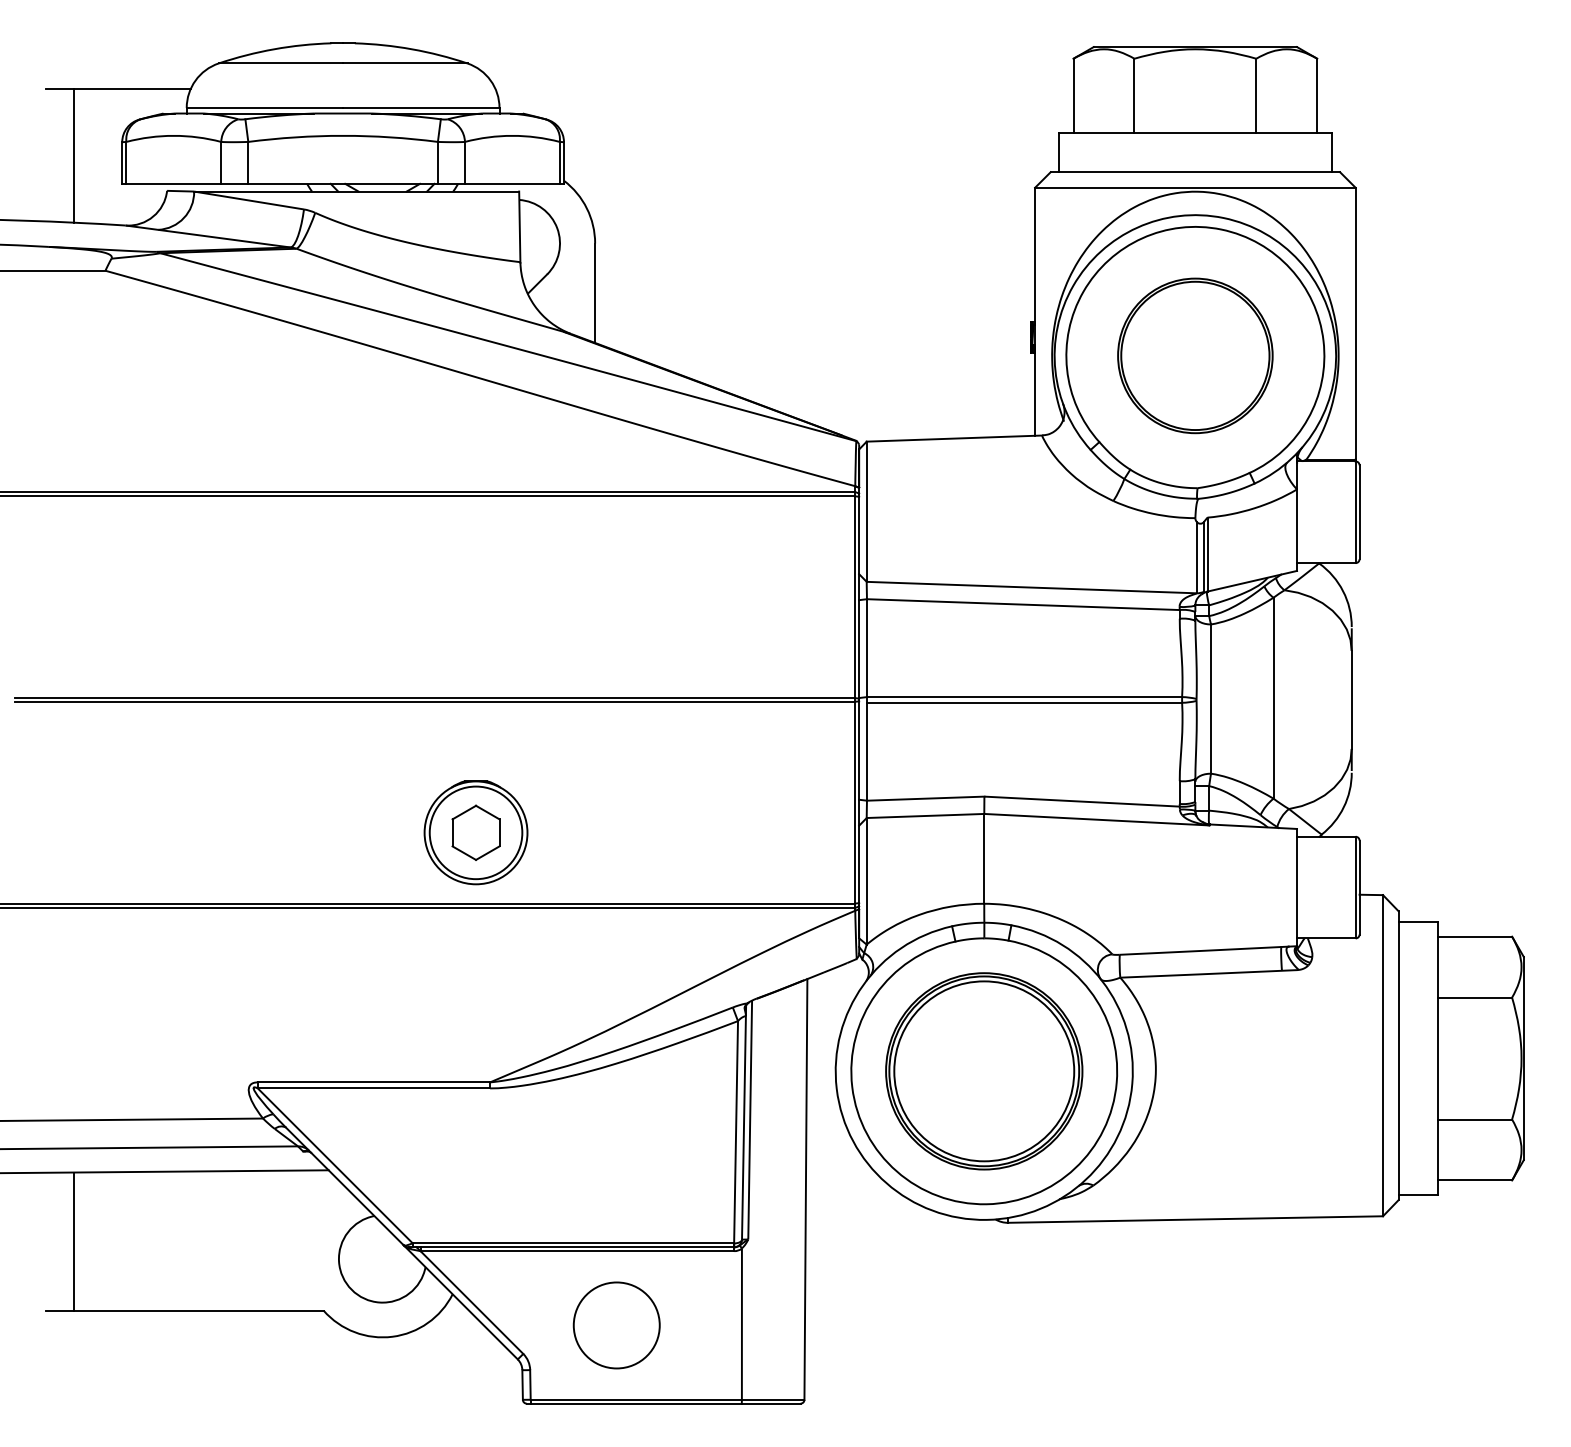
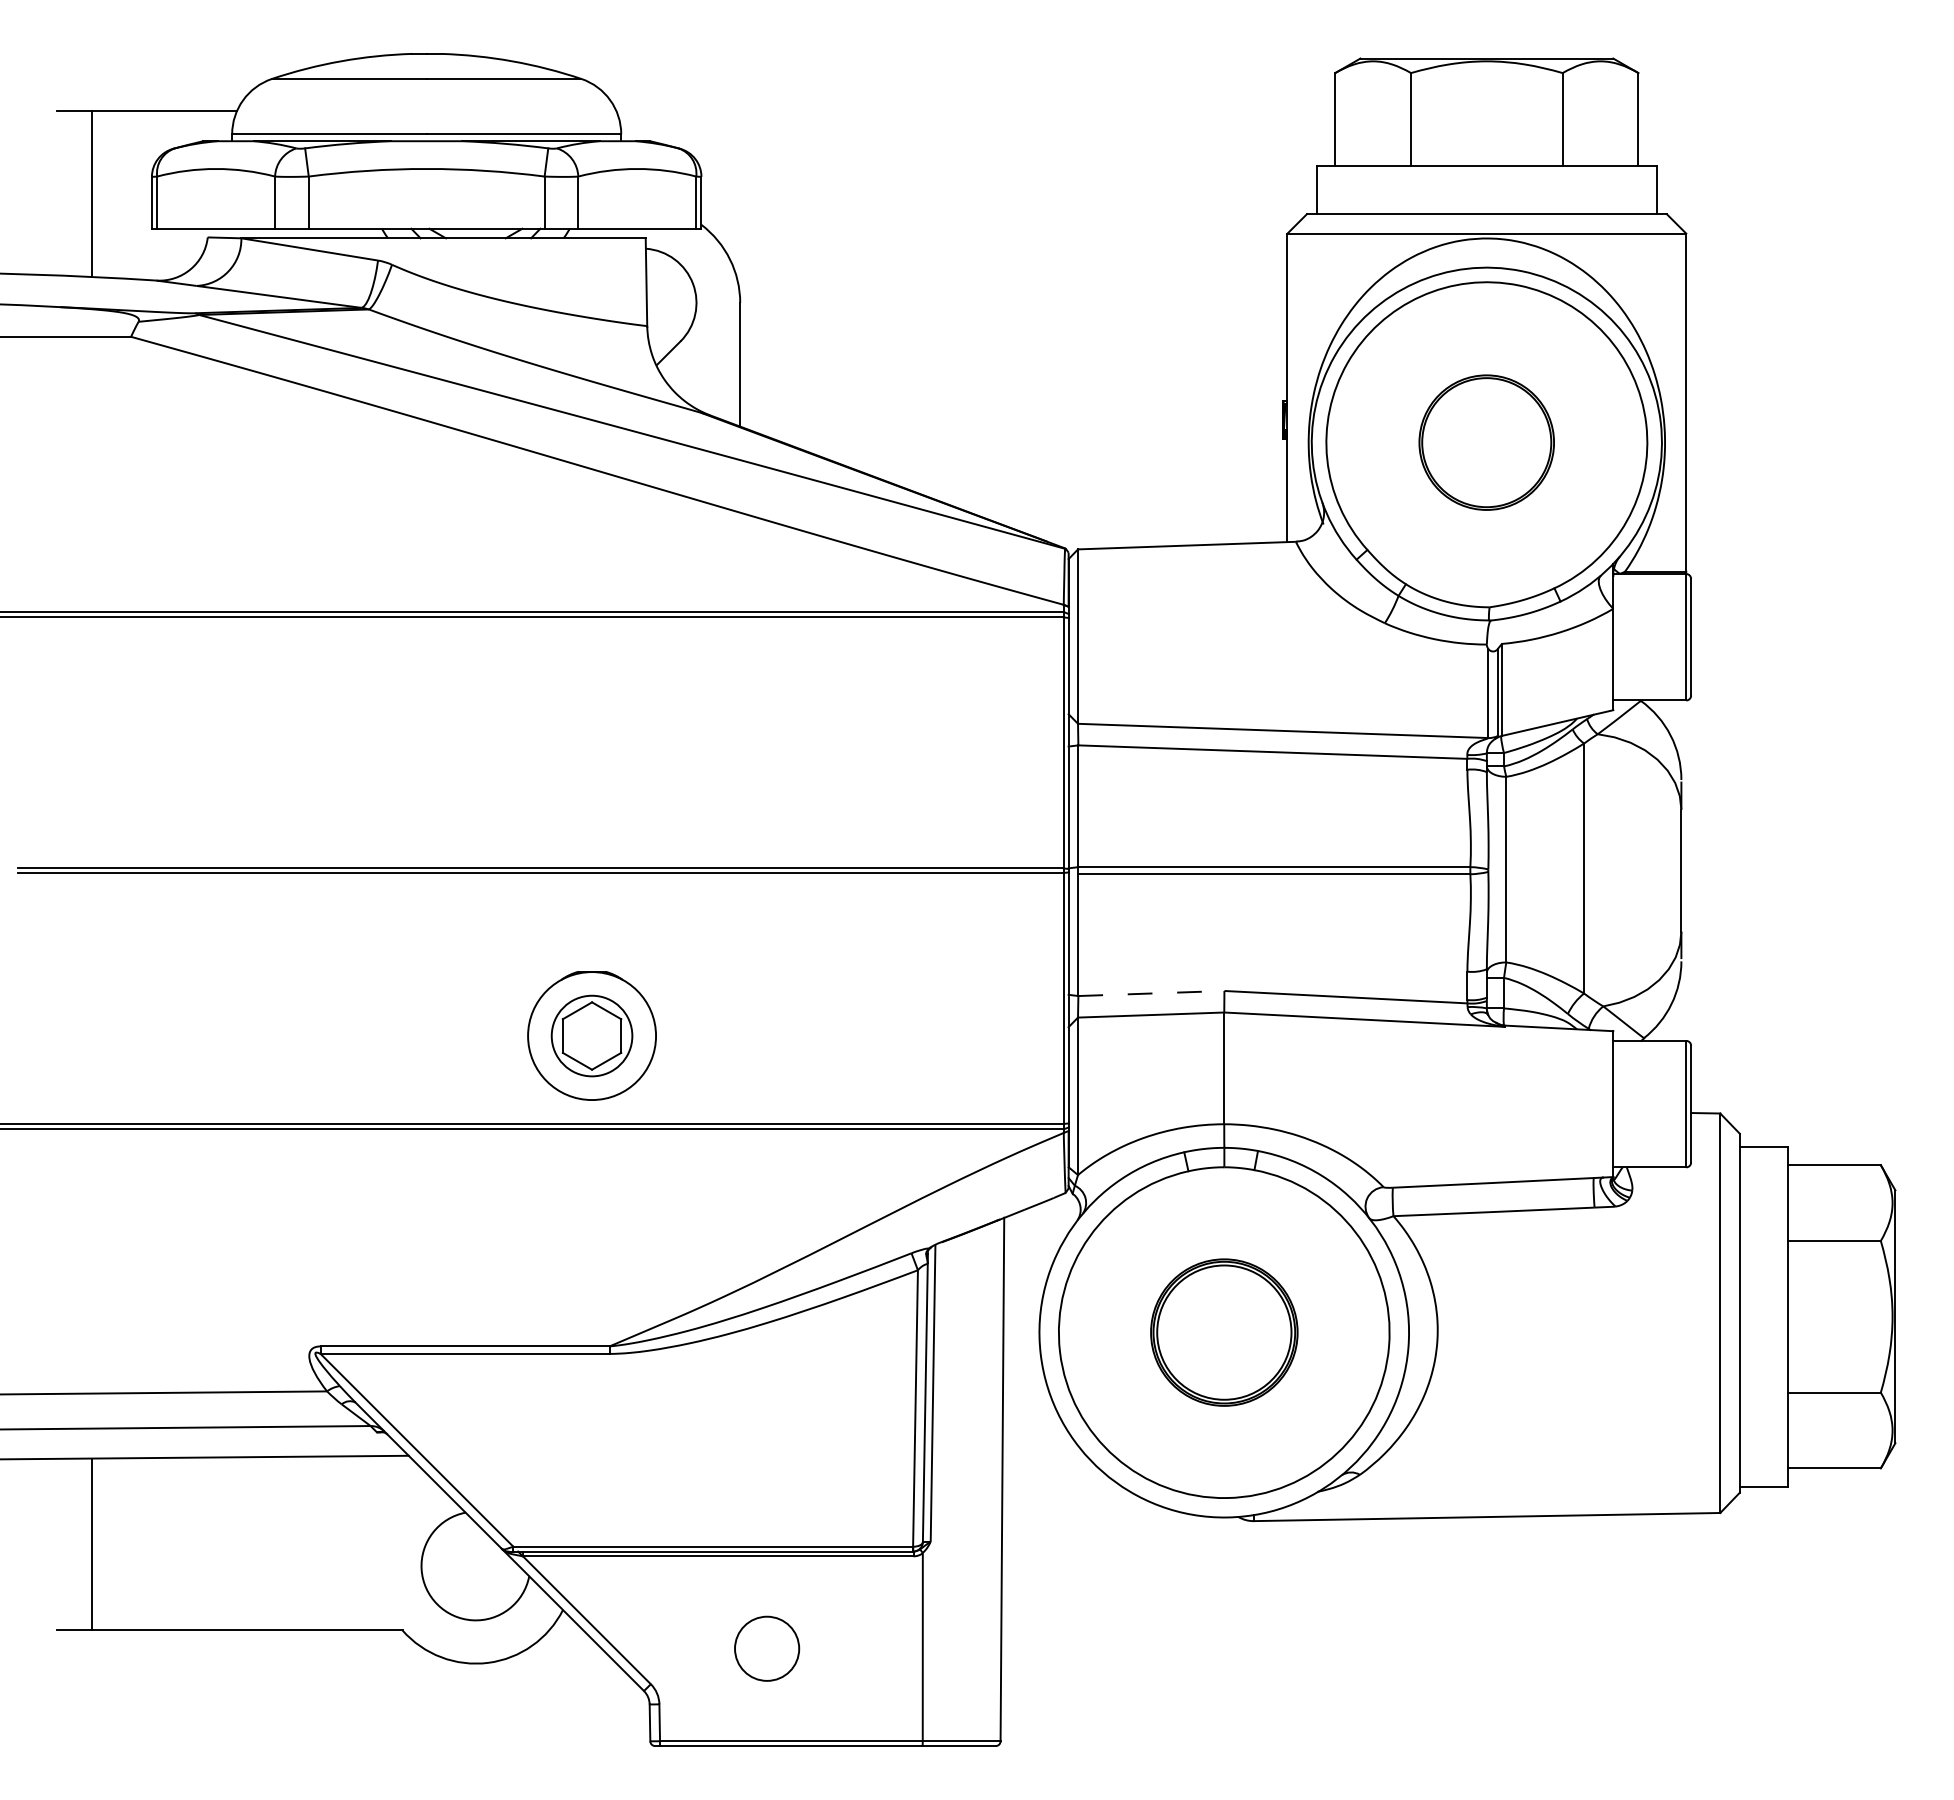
part: (1195, 355) -> (1486, 442), size x0.7
line: (925, 798) -> (1151, 993), solid -> dashed
circle: (475, 832) -> (591, 1035), size x0.7
part: (984, 1071) -> (1224, 1332), size x0.6
circle: (616, 1325) -> (766, 1648), size x0.6

